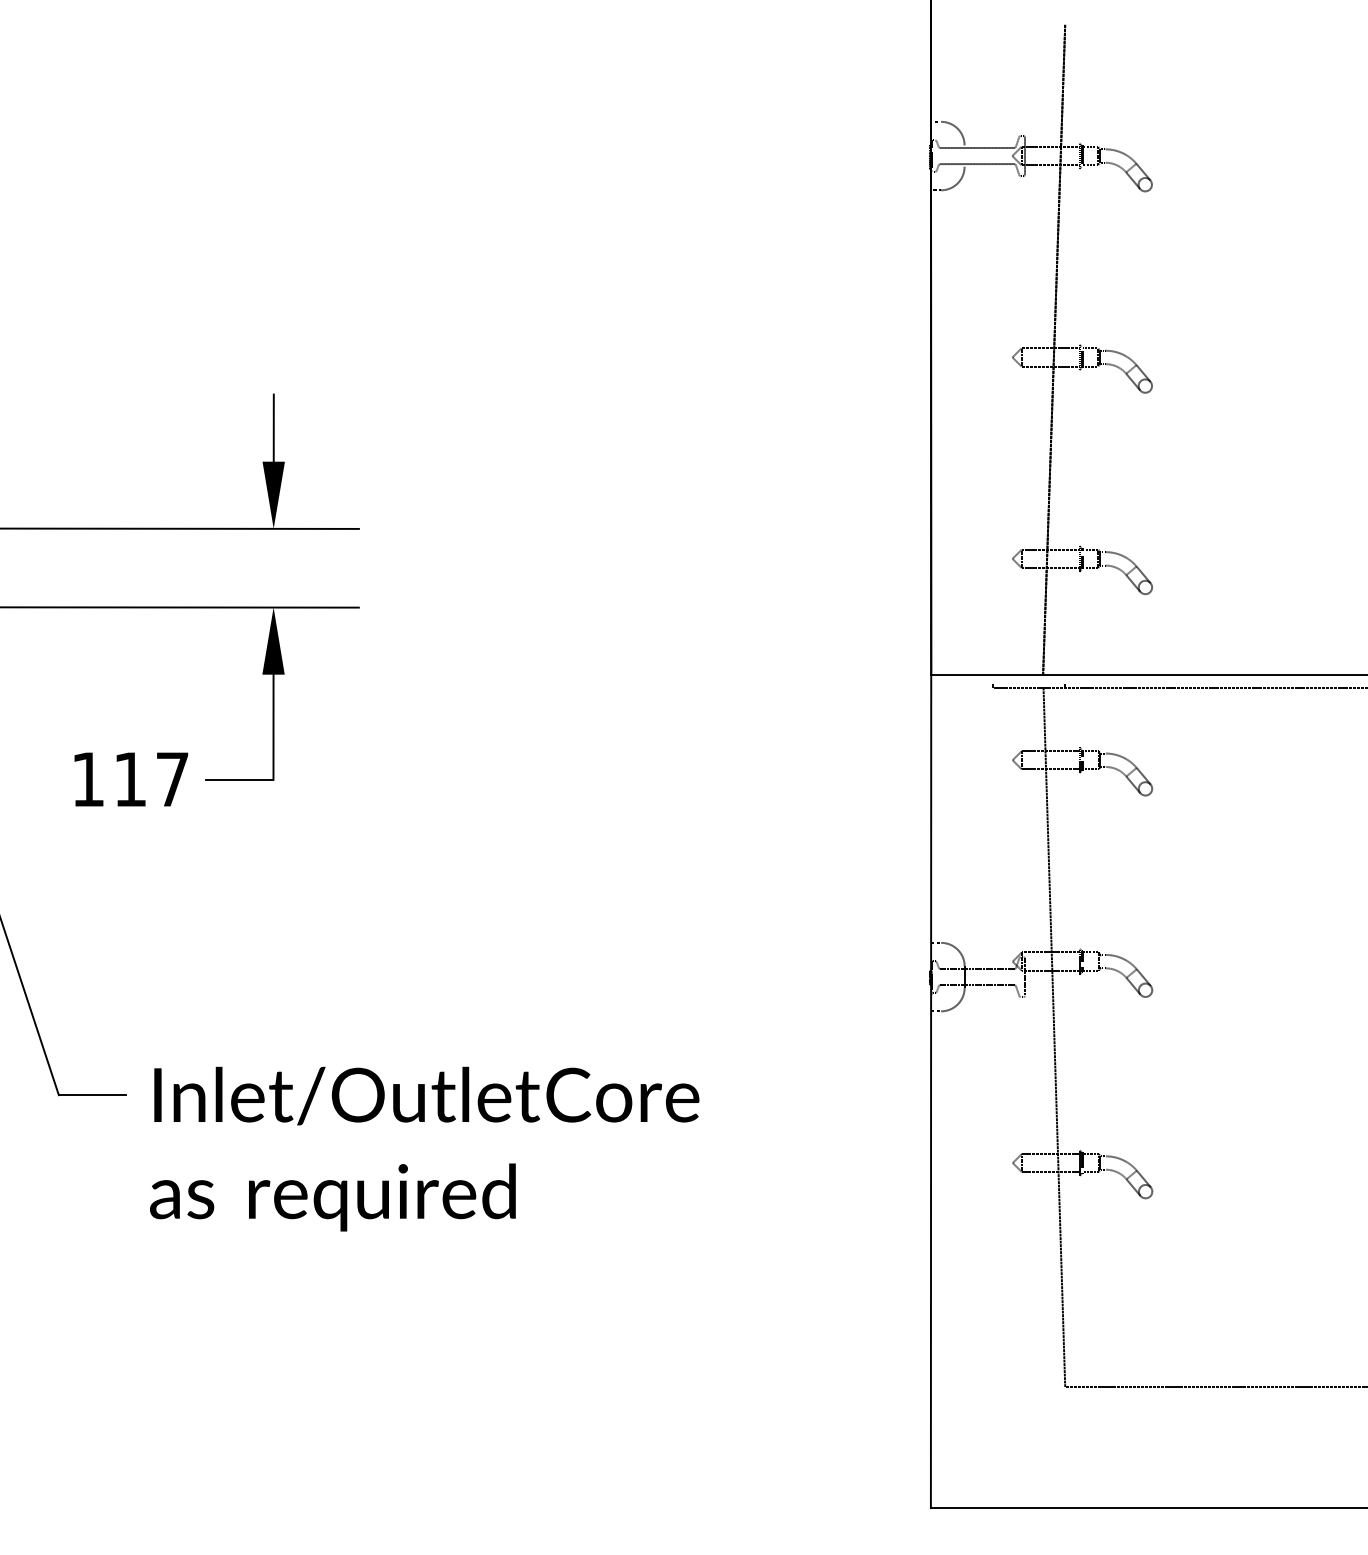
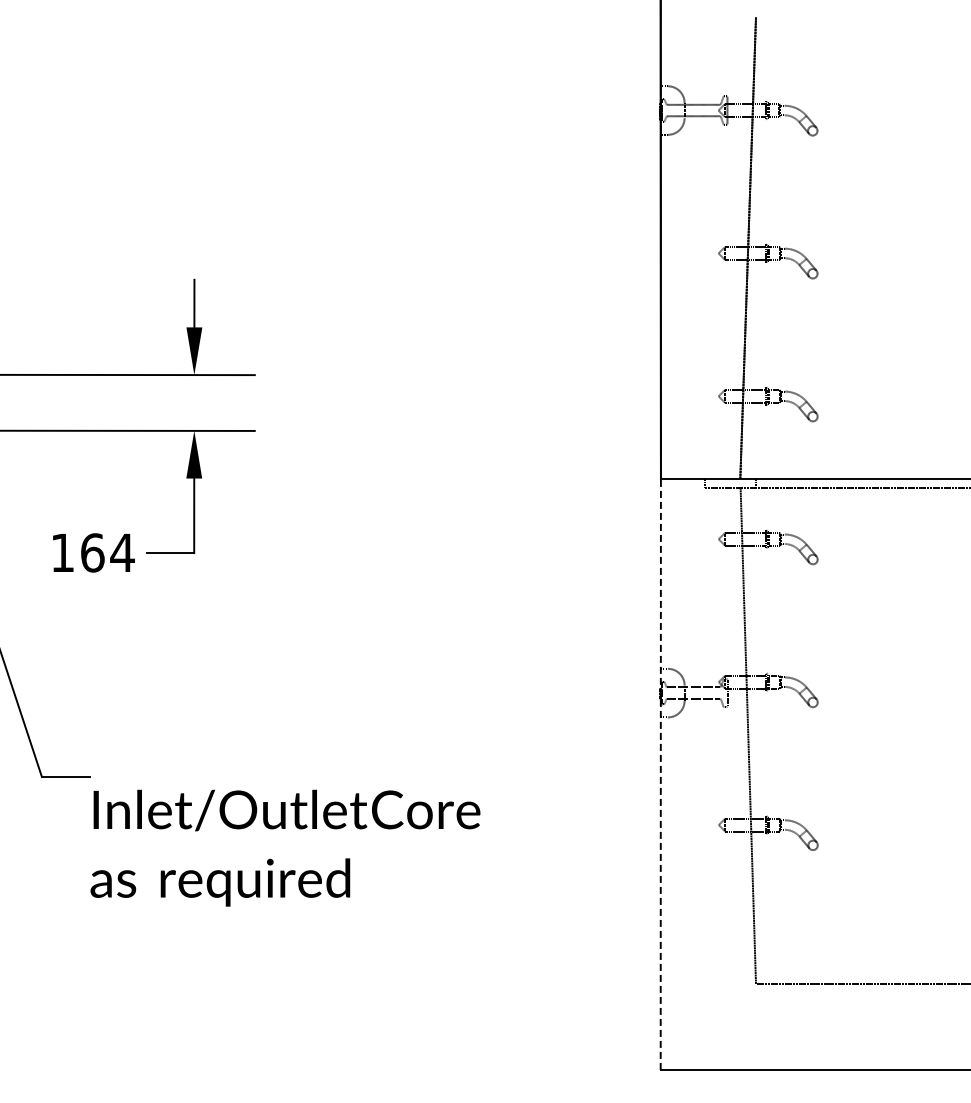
text: (151, 778) -> (107, 552), 117 -> 164
line: (930, 1091) -> (660, 774), solid -> dashed
text: (424, 1148) -> (285, 847), moved

